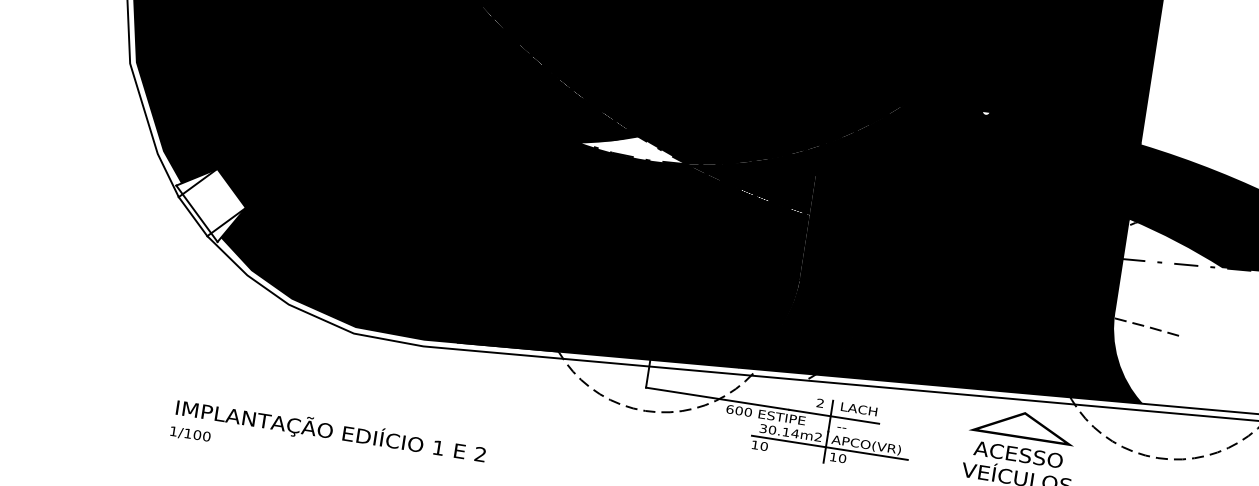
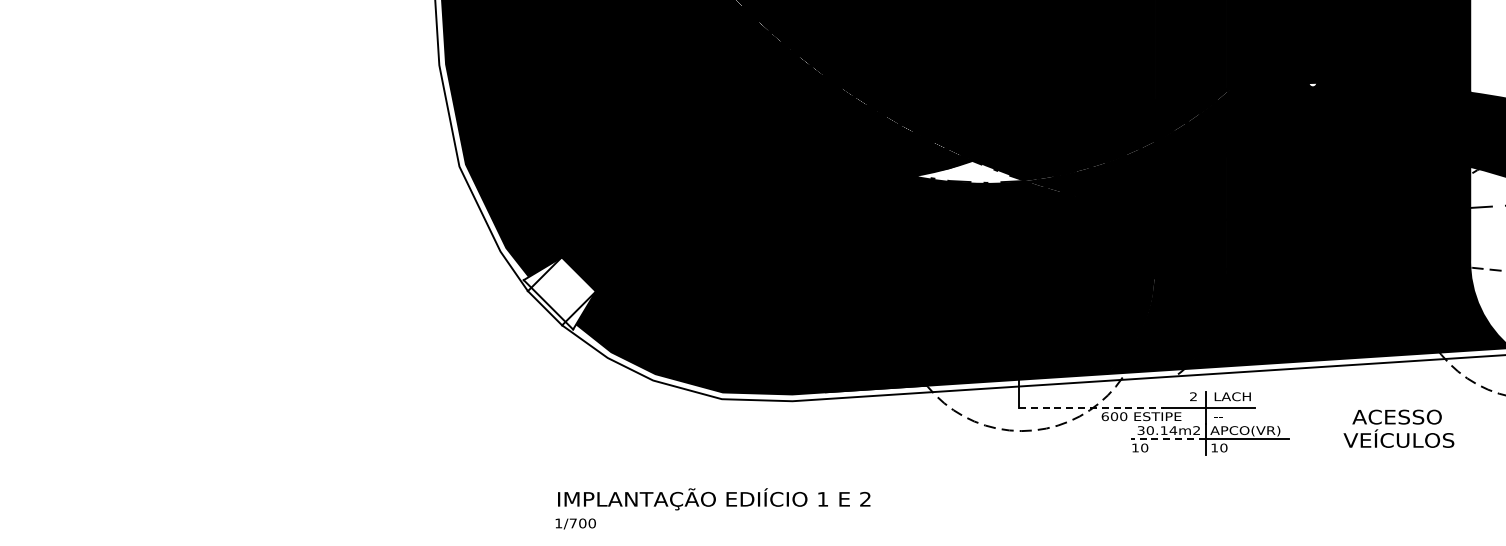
line: (717, 398) -> (1091, 407), solid -> dashed
part: (1023, 425) -> (1397, 387), removed
text: (187, 433) -> (572, 523), 1/100 -> 1/700
line: (788, 441) -> (1167, 439), solid -> dashed

